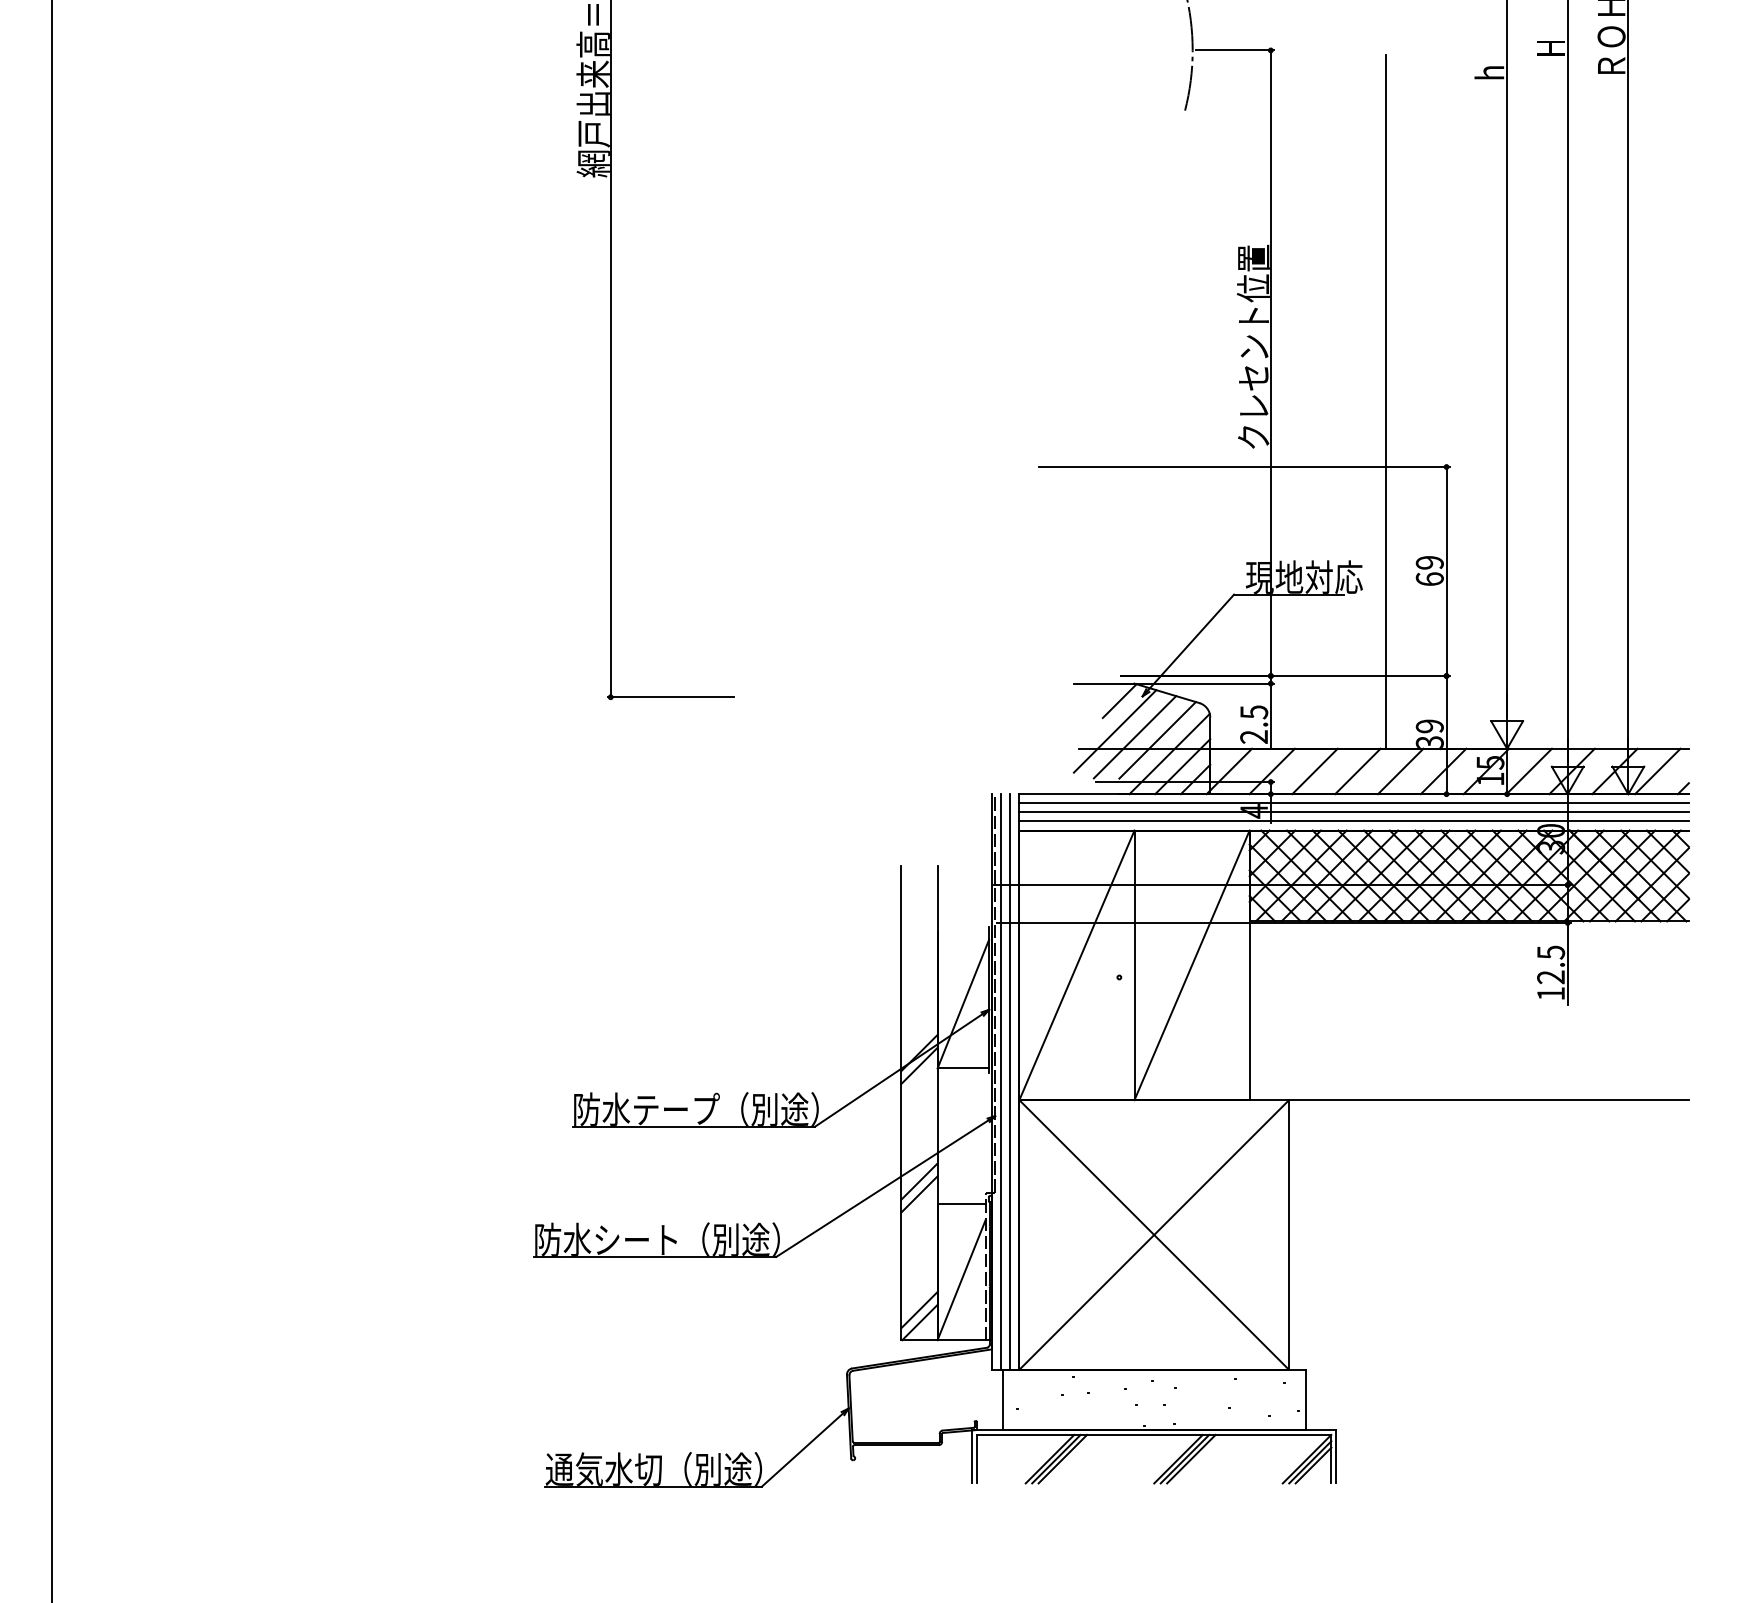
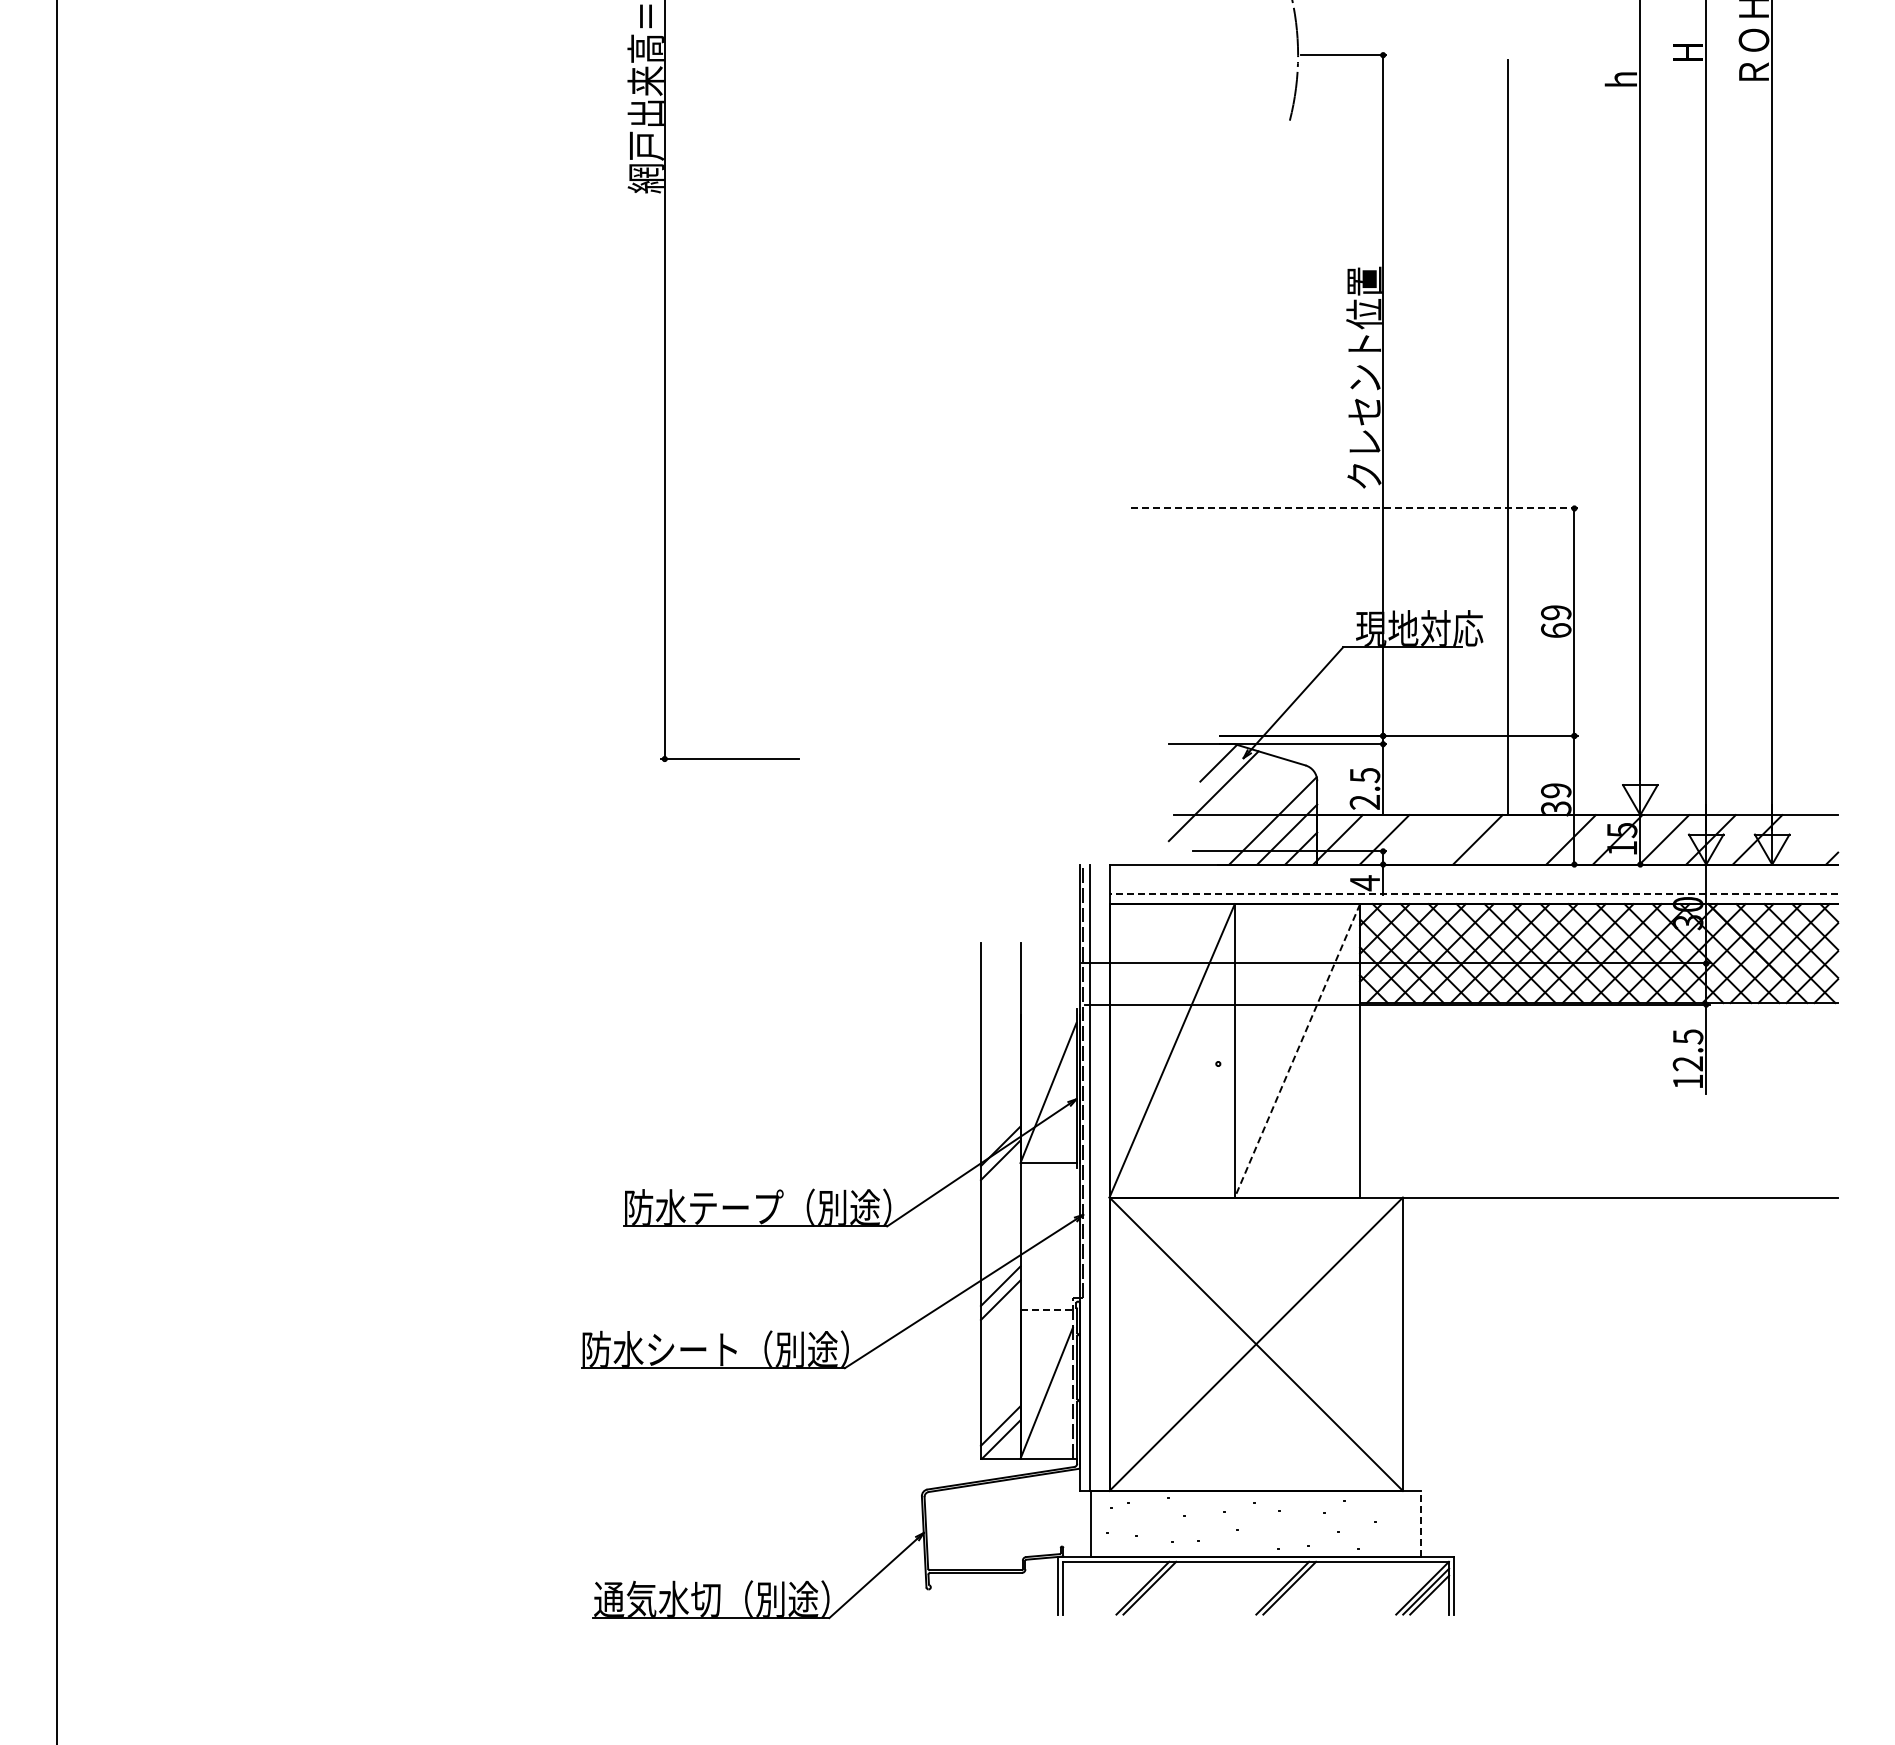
line: (1244, 467) -> (1354, 508), solid -> dashed
line: (1135, 737) -> (1235, 802), removed
line: (1157, 739) -> (1259, 805), removed
line: (1314, 771) -> (1430, 839), removed
line: (1400, 771) -> (1524, 839), removed
line: (1657, 771) -> (1803, 839), removed
line: (1353, 803) -> (1473, 874), removed
line: (1353, 812) -> (1473, 884), removed
line: (1353, 821) -> (1473, 894), solid -> dashed
line: (1192, 965) -> (1297, 1050), solid -> dashed
line: (1010, 1081) -> (1099, 1177), removed
line: (962, 1203) -> (1047, 1310), solid -> dashed
line: (1306, 1399) -> (1421, 1523), solid -> dashed
line: (1062, 1458) -> (1156, 1587), removed
line: (1191, 1458) -> (1296, 1587), removed

